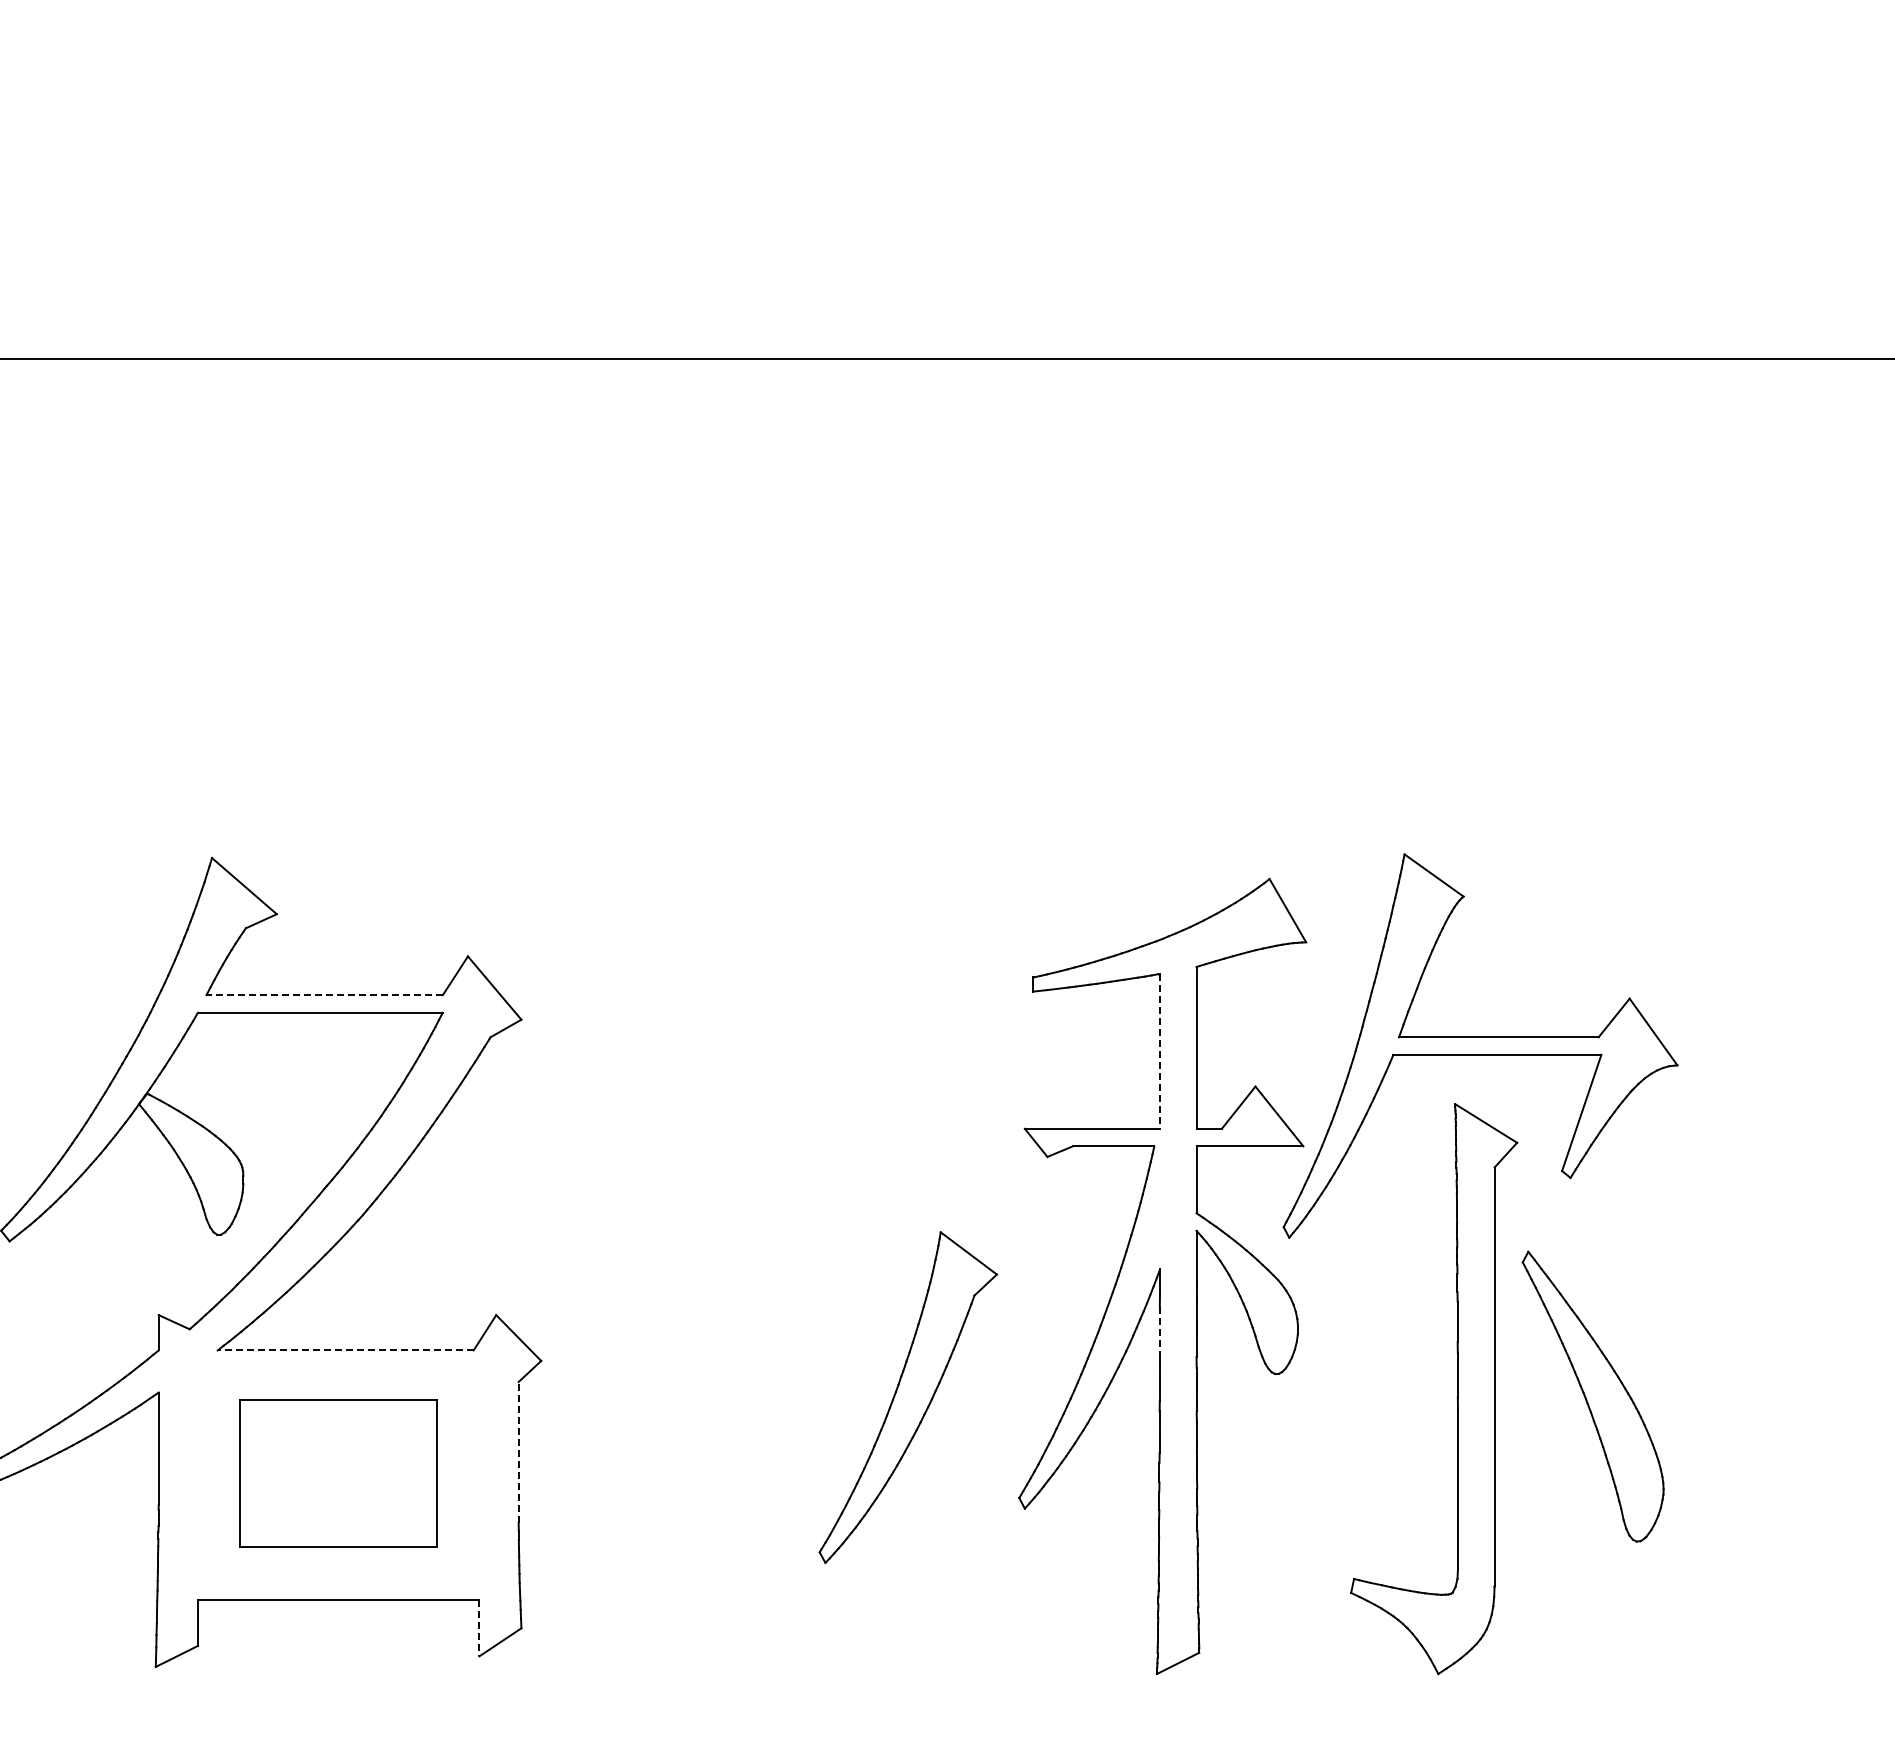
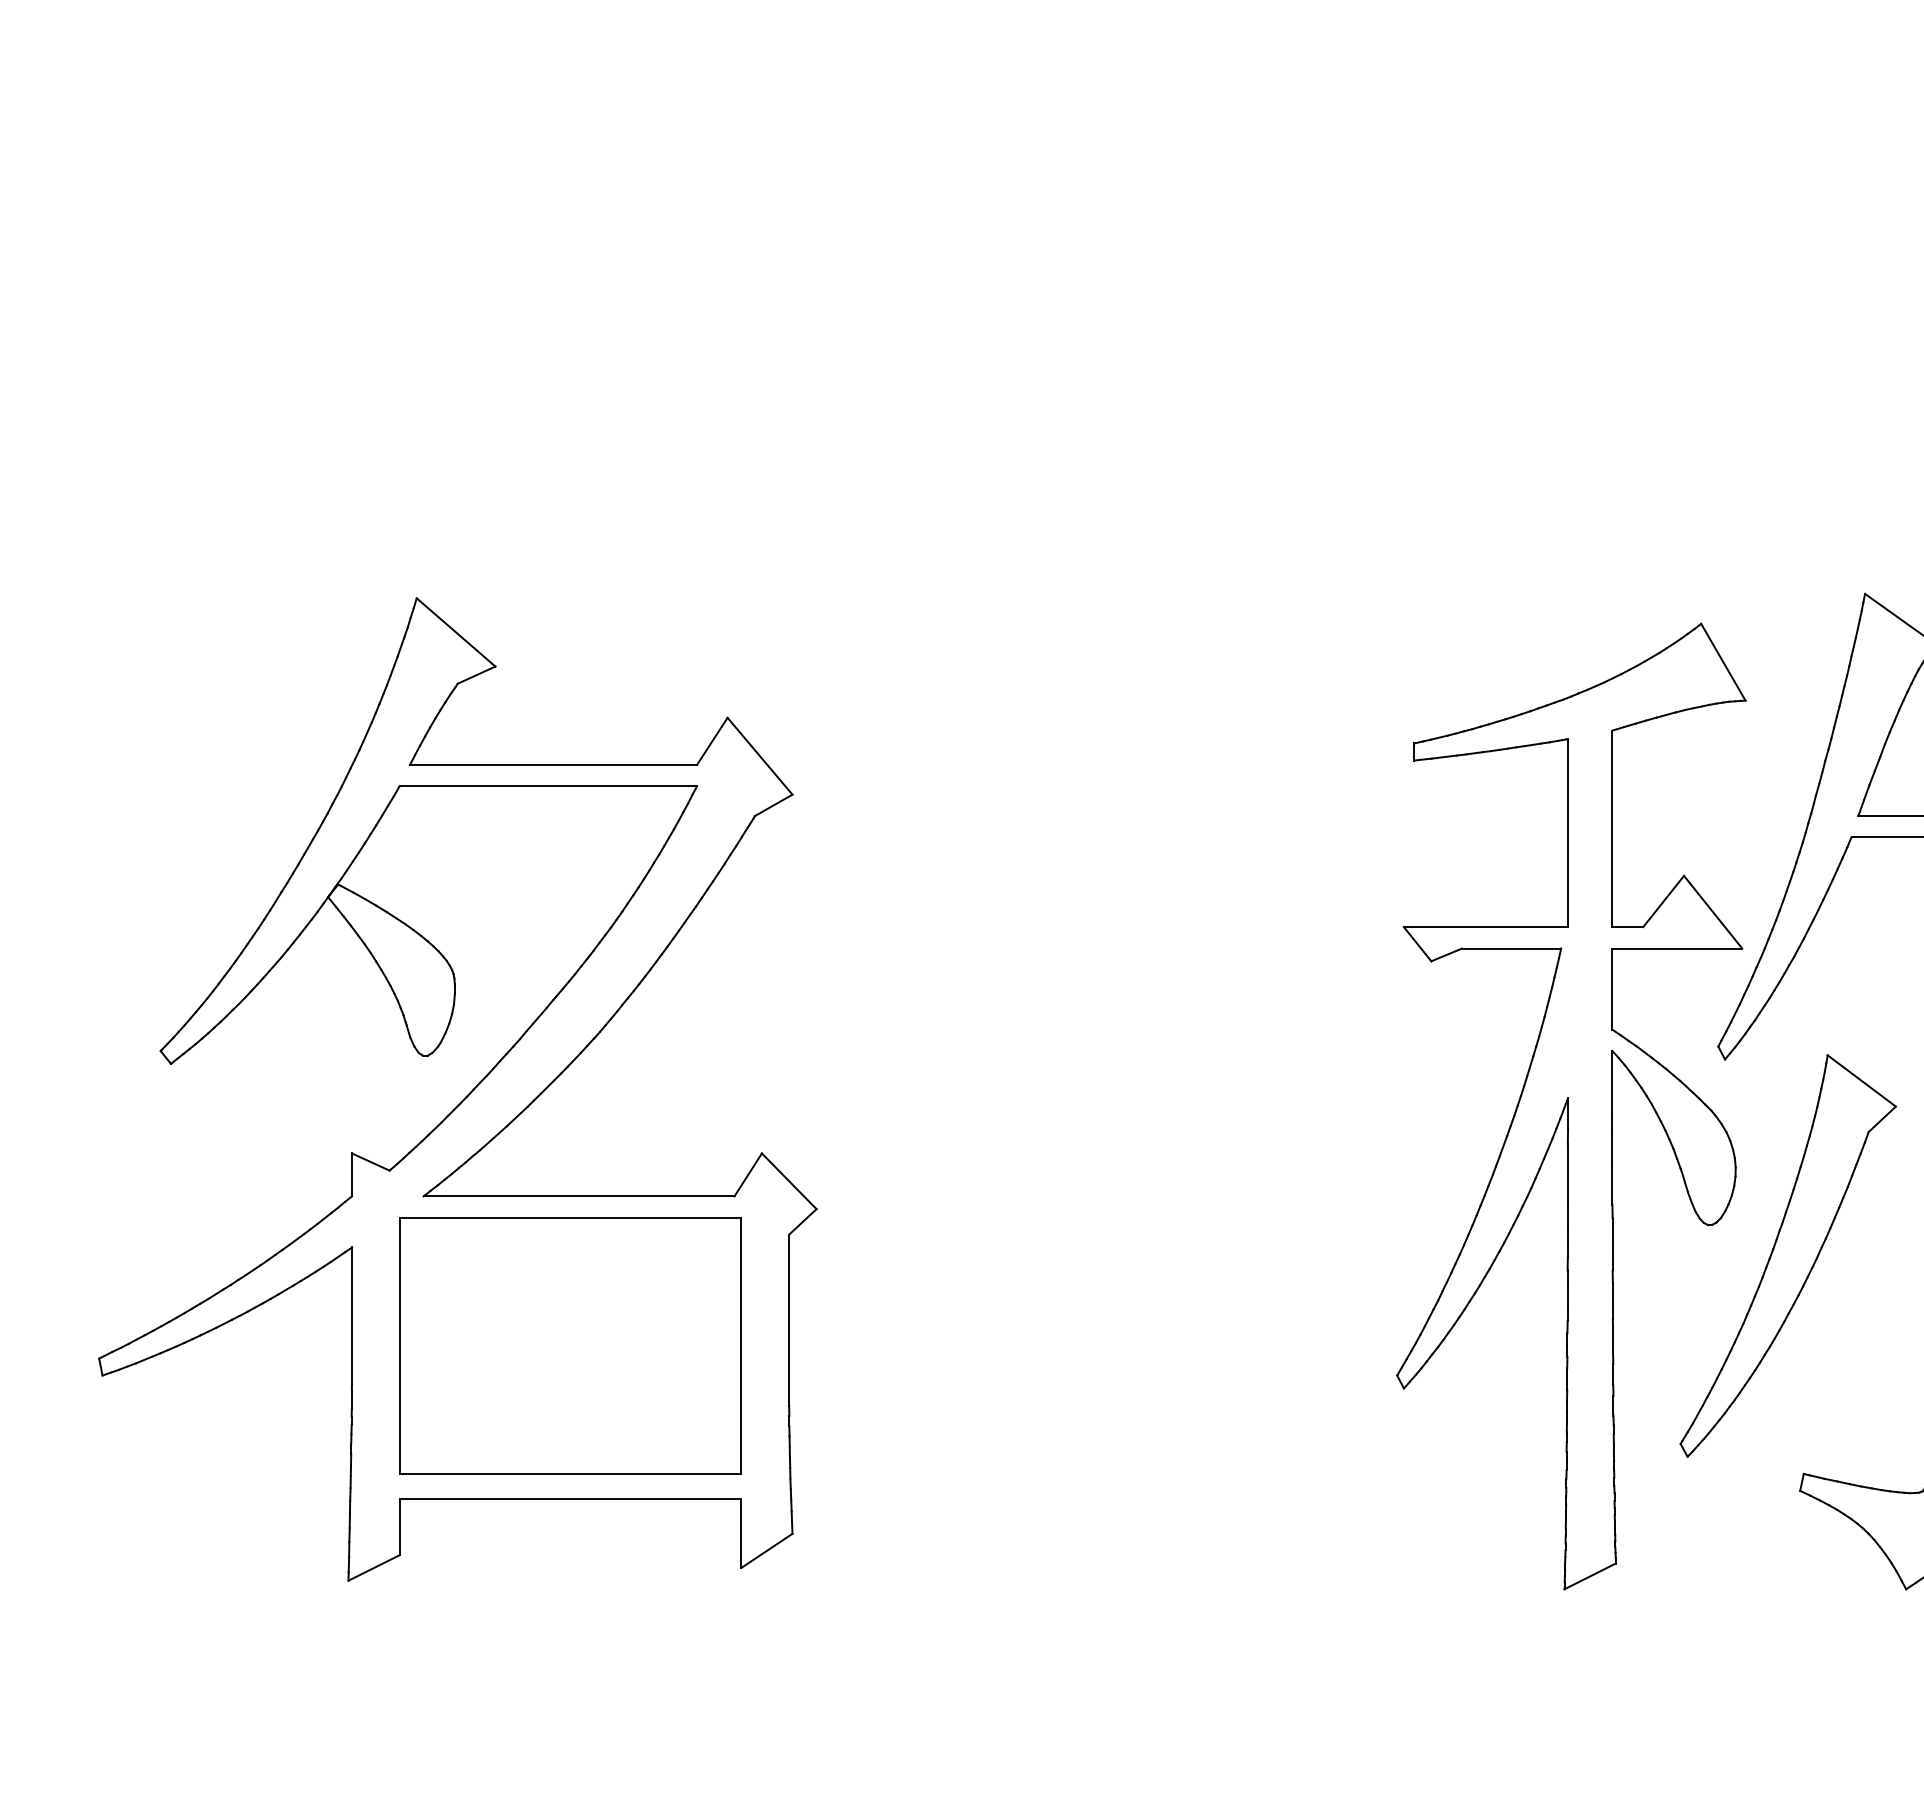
line: (324, 995) -> (553, 765), dashed -> solid
line: (1160, 1051) -> (1568, 833), dashed -> solid
line: (1159, 1331) -> (1567, 1173), dashed -> solid
line: (345, 1350) -> (578, 1196), dashed -> solid
part: (908, 1397) -> (1788, 1255), moved
line: (518, 1452) -> (788, 1320), dashed -> solid
part: (338, 1473) -> (570, 1345), size x1.43
line: (479, 1628) -> (741, 1534), dashed -> solid

